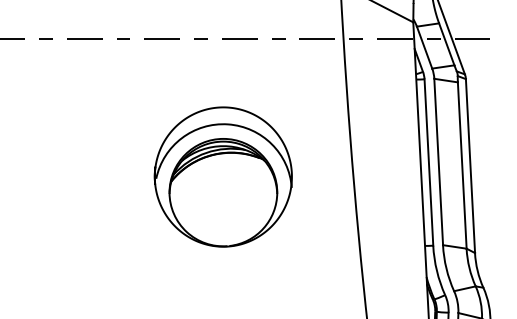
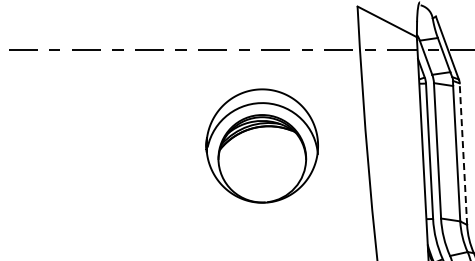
line: (470, 166) -> (463, 154), solid -> dashed
part: (222, 176) -> (261, 145), moved

